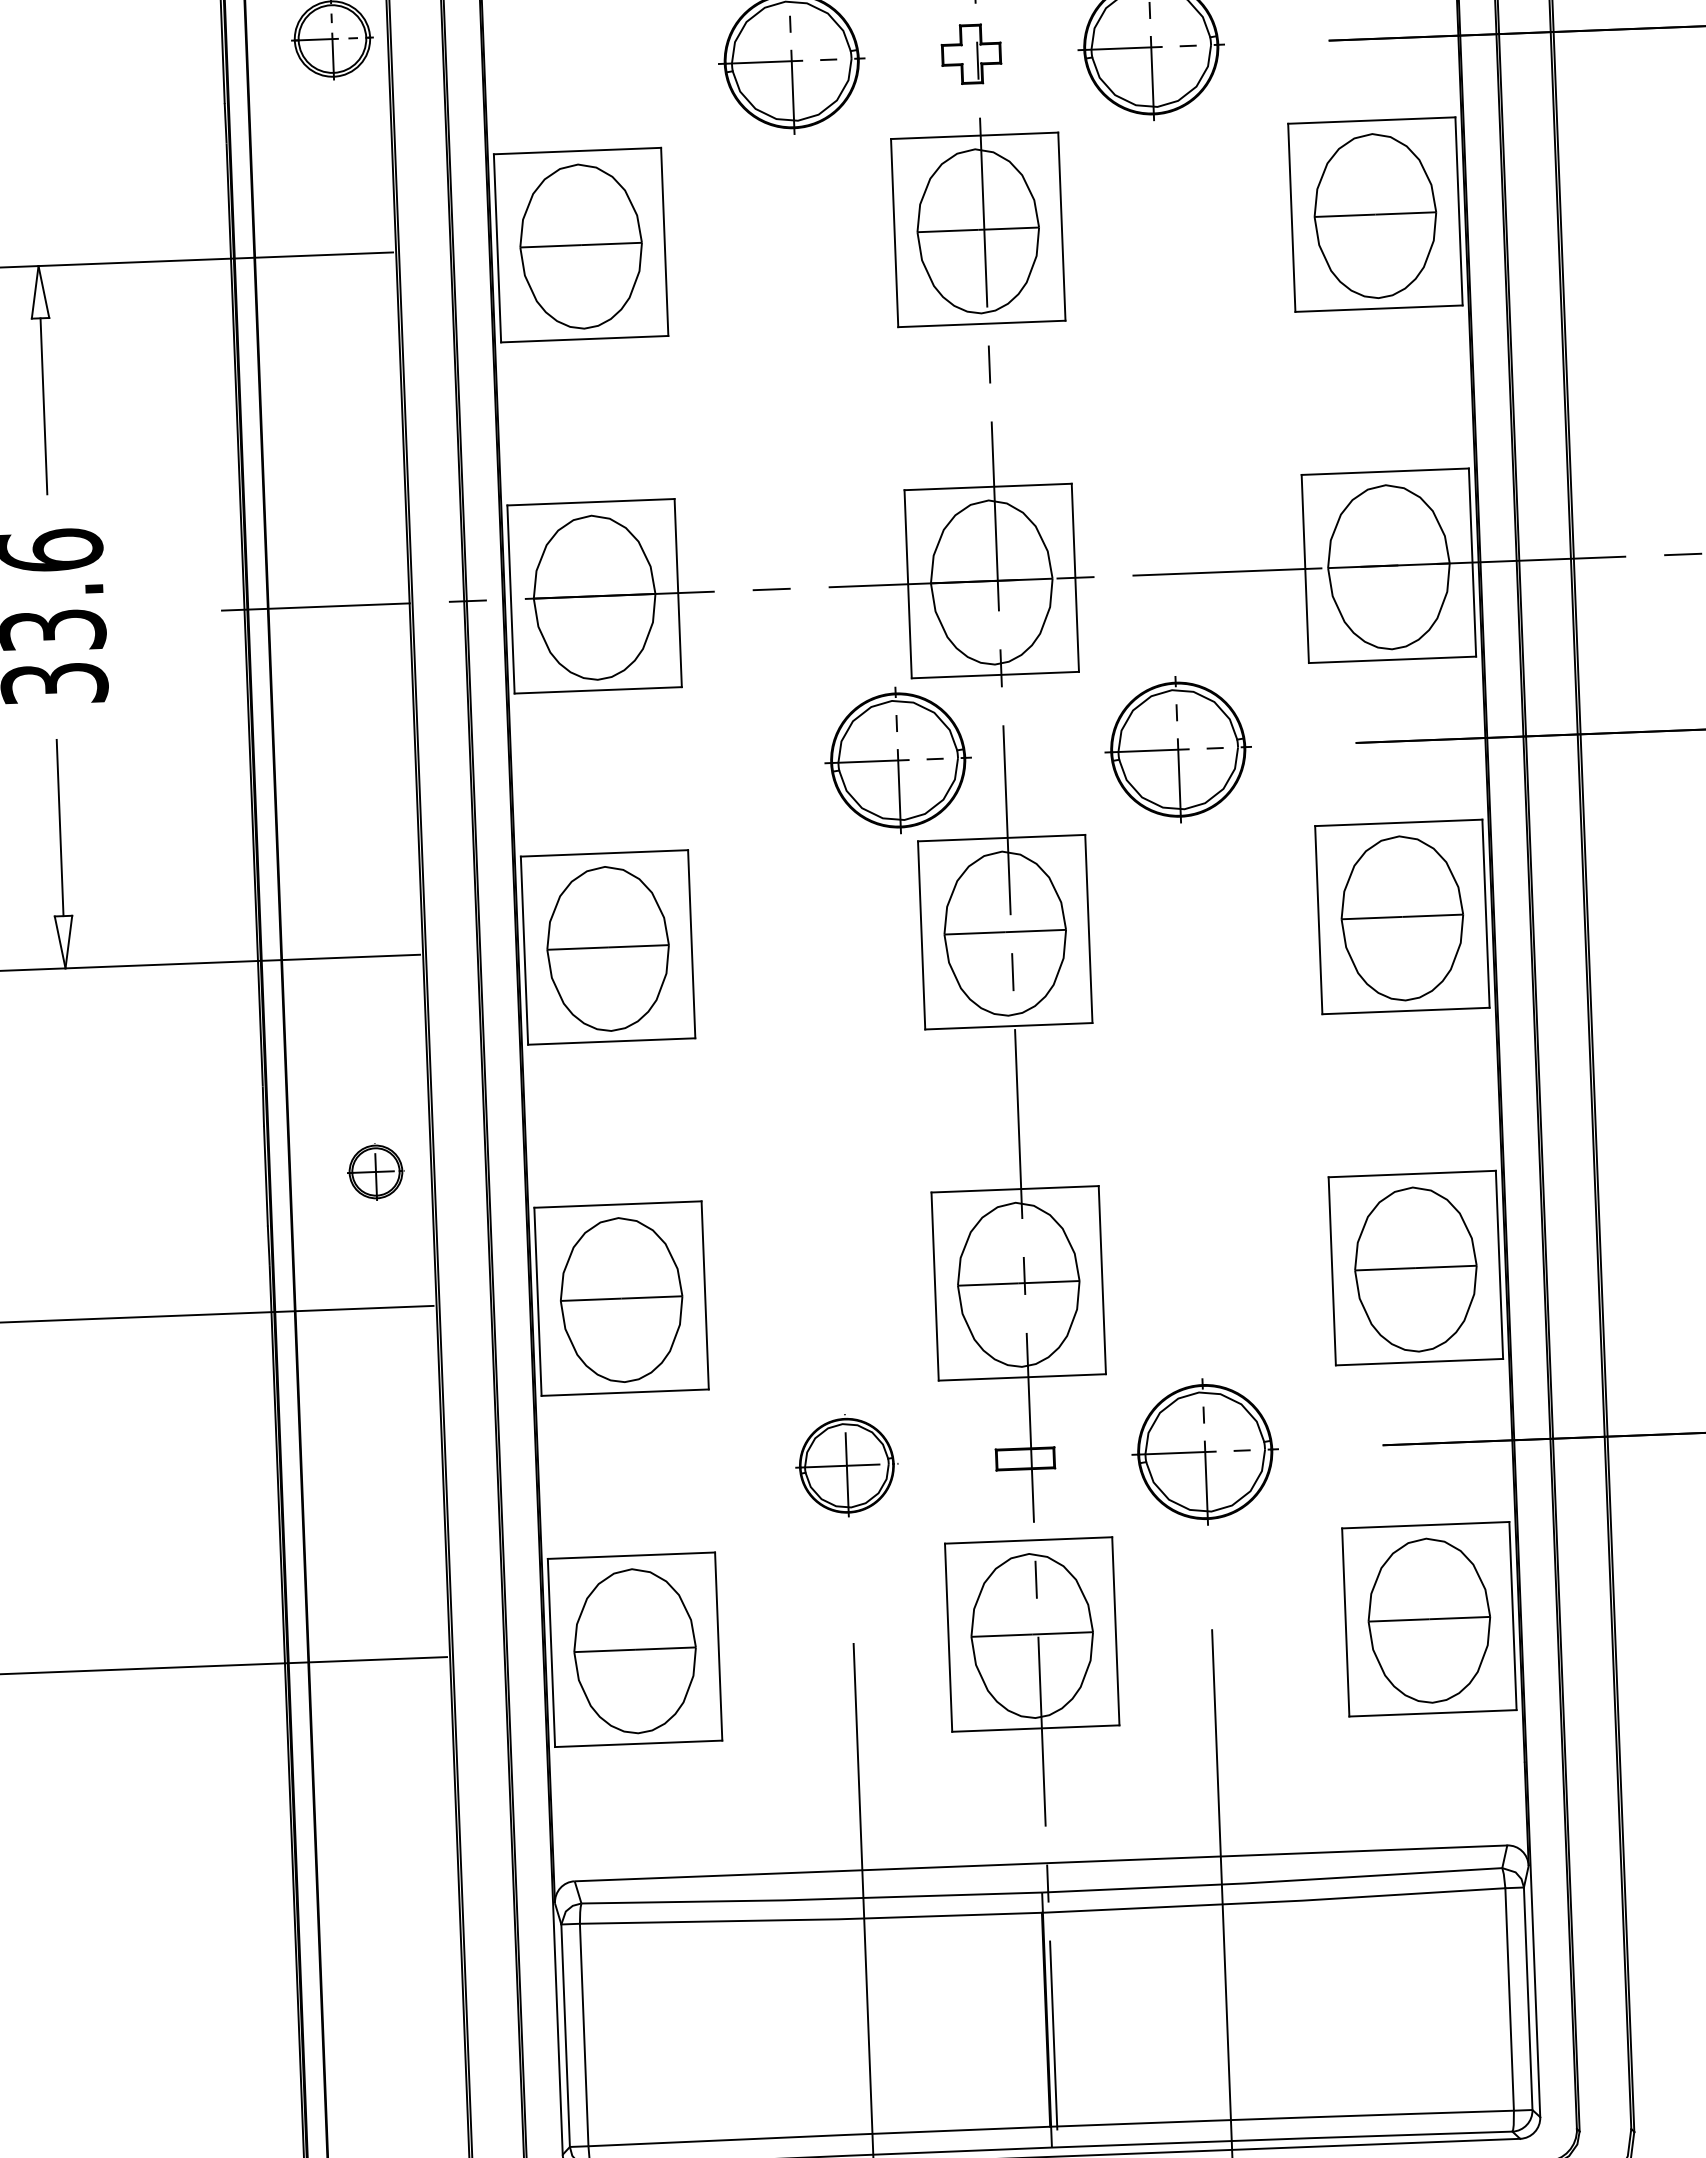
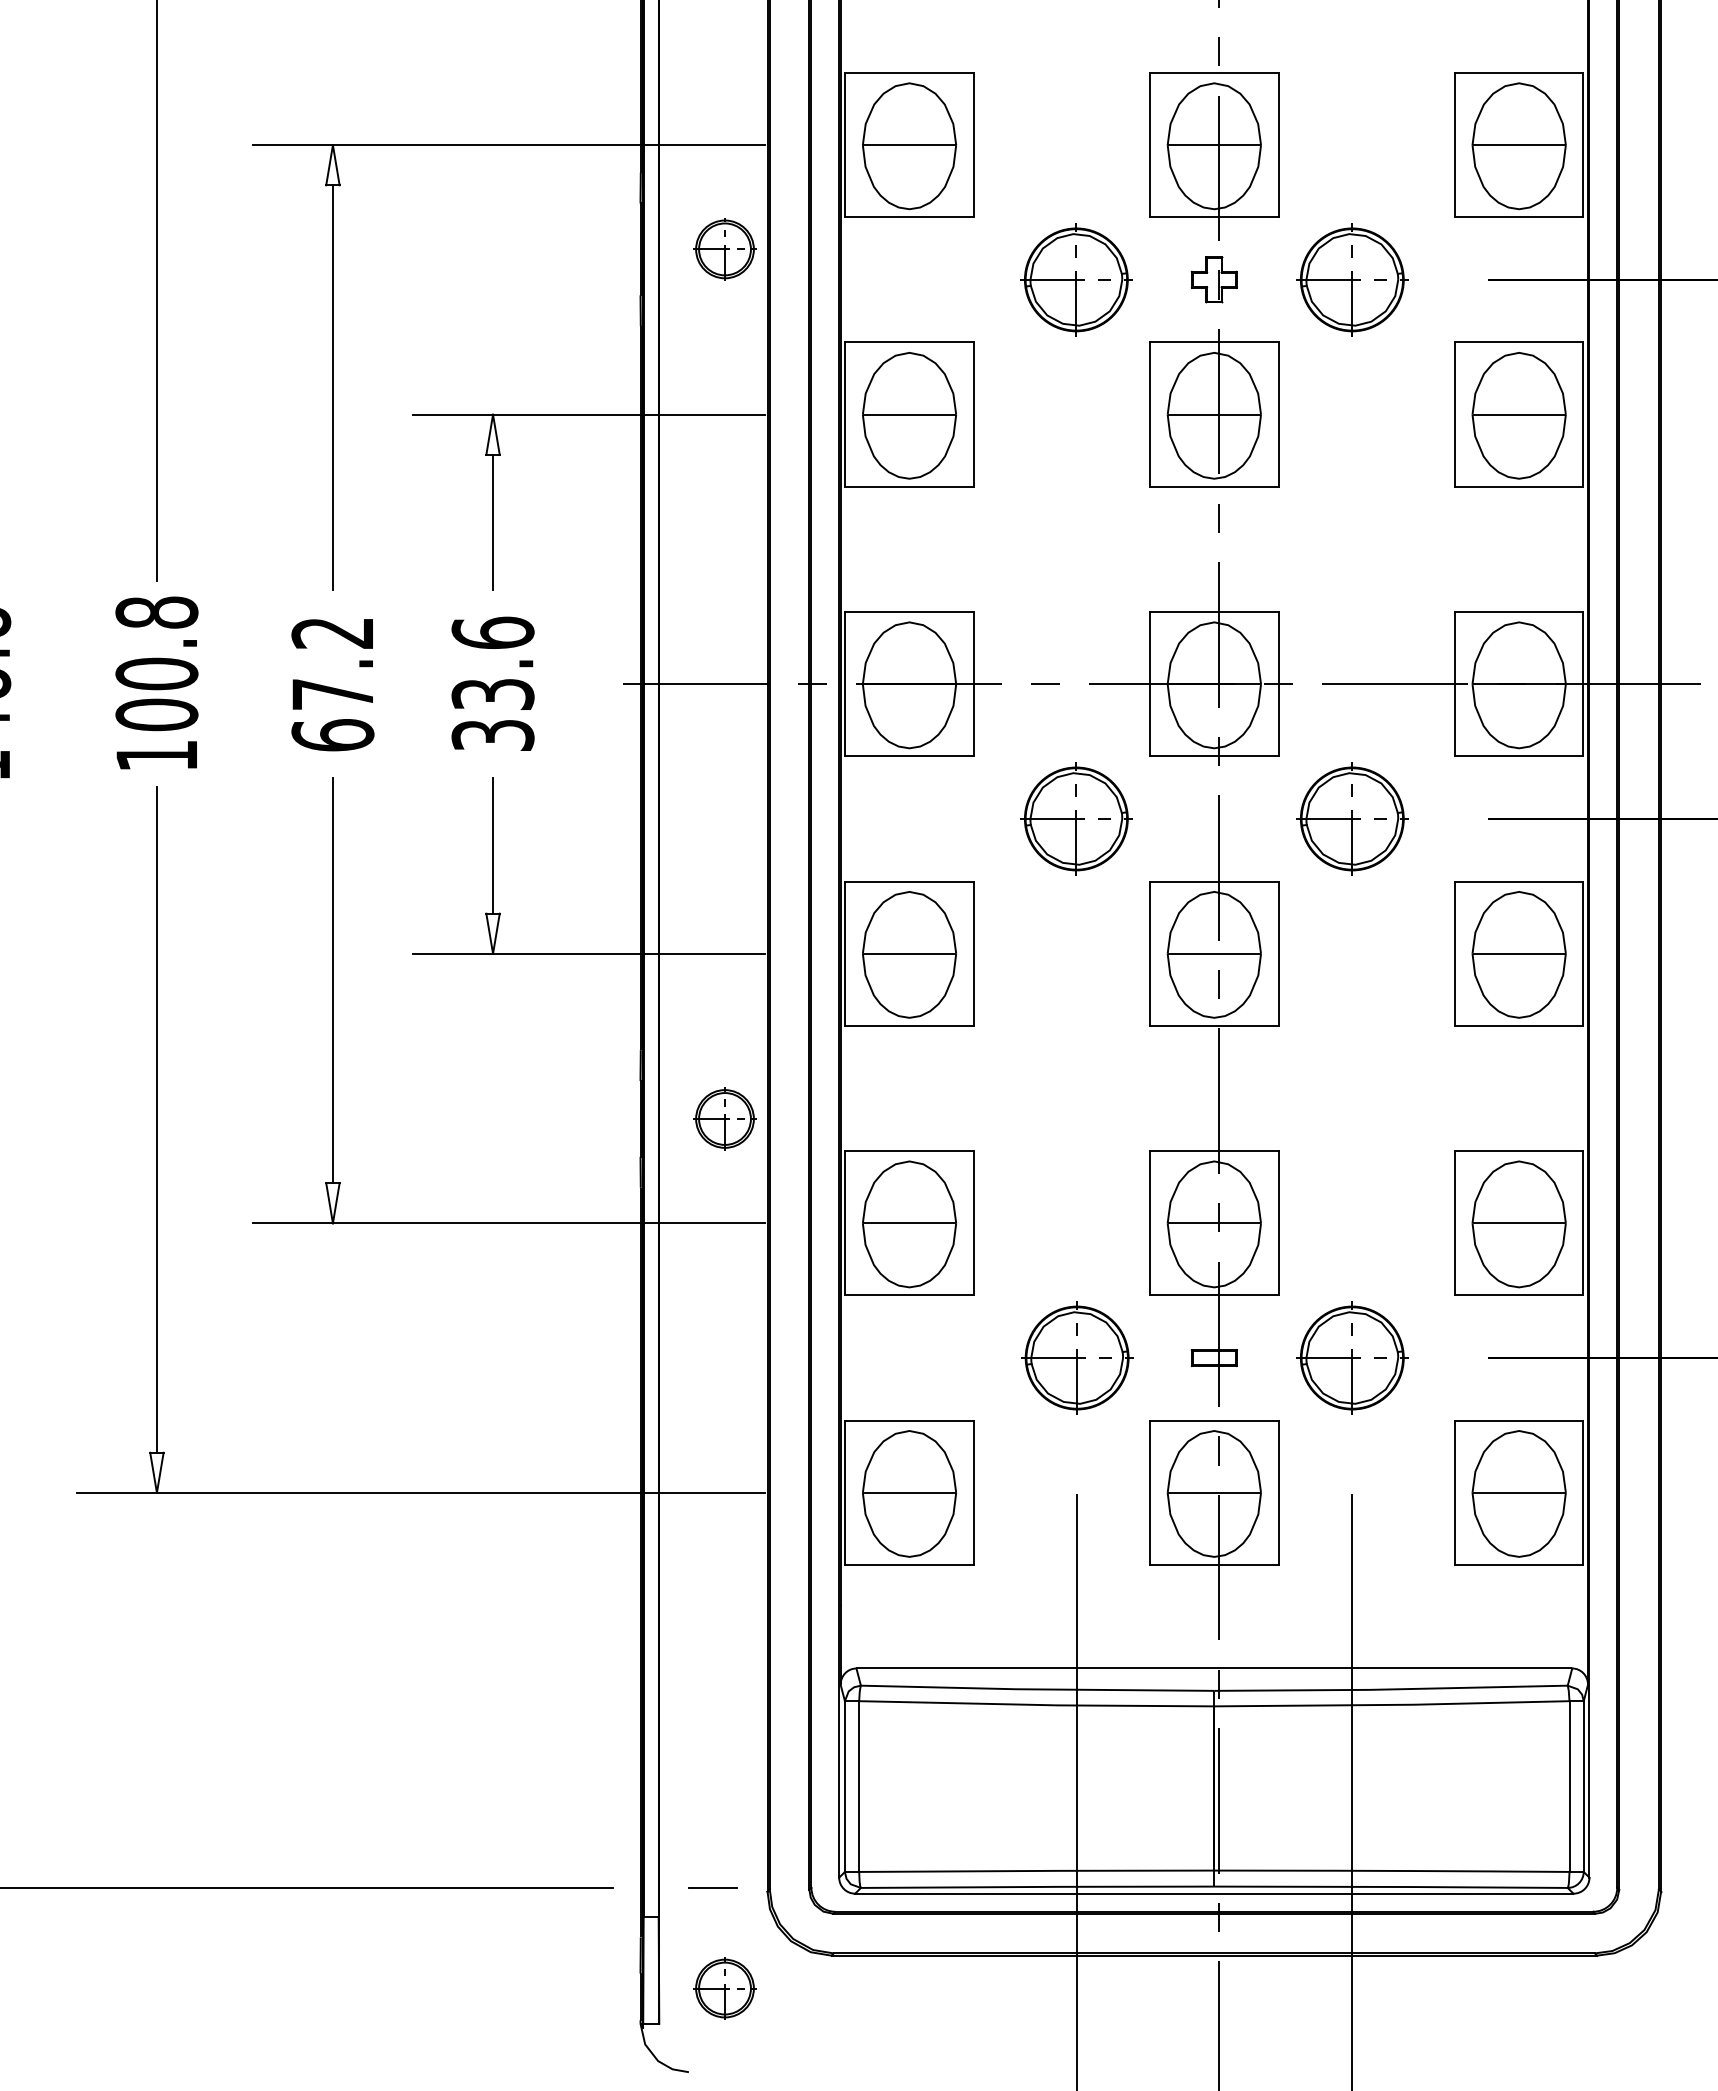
part: (898, 759) -> (1076, 818), moved
part: (375, 1171) -> (724, 1118), size x1.43
part: (847, 1465) -> (1077, 1357), size x1.43

